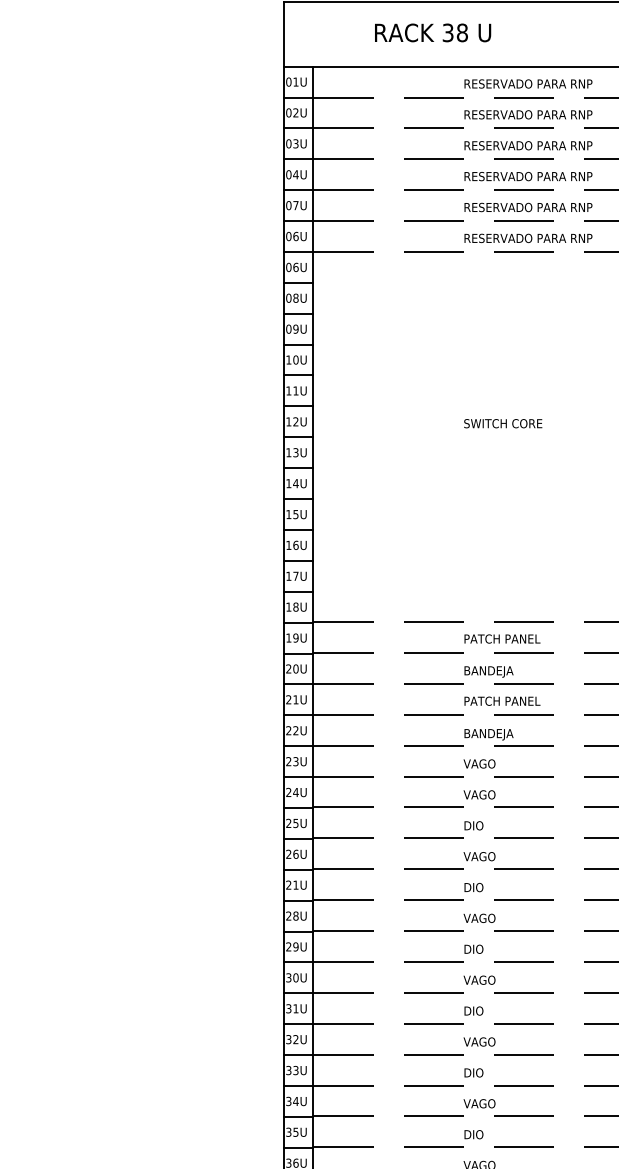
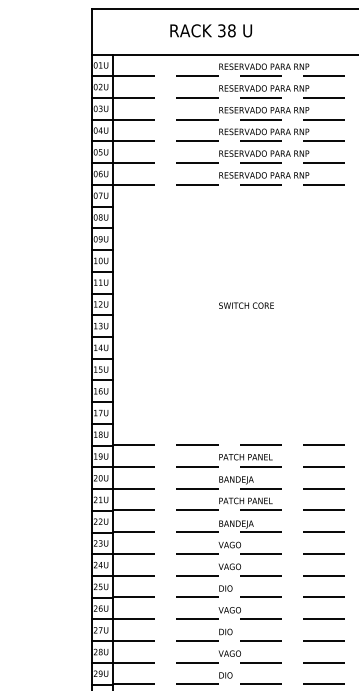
text: (433, 32) -> (211, 30), moved
text: (295, 205) -> (100, 152), 07U -> 05U
text: (295, 267) -> (100, 195), 06U -> 07U
text: (295, 884) -> (100, 629), 21U -> 27U

